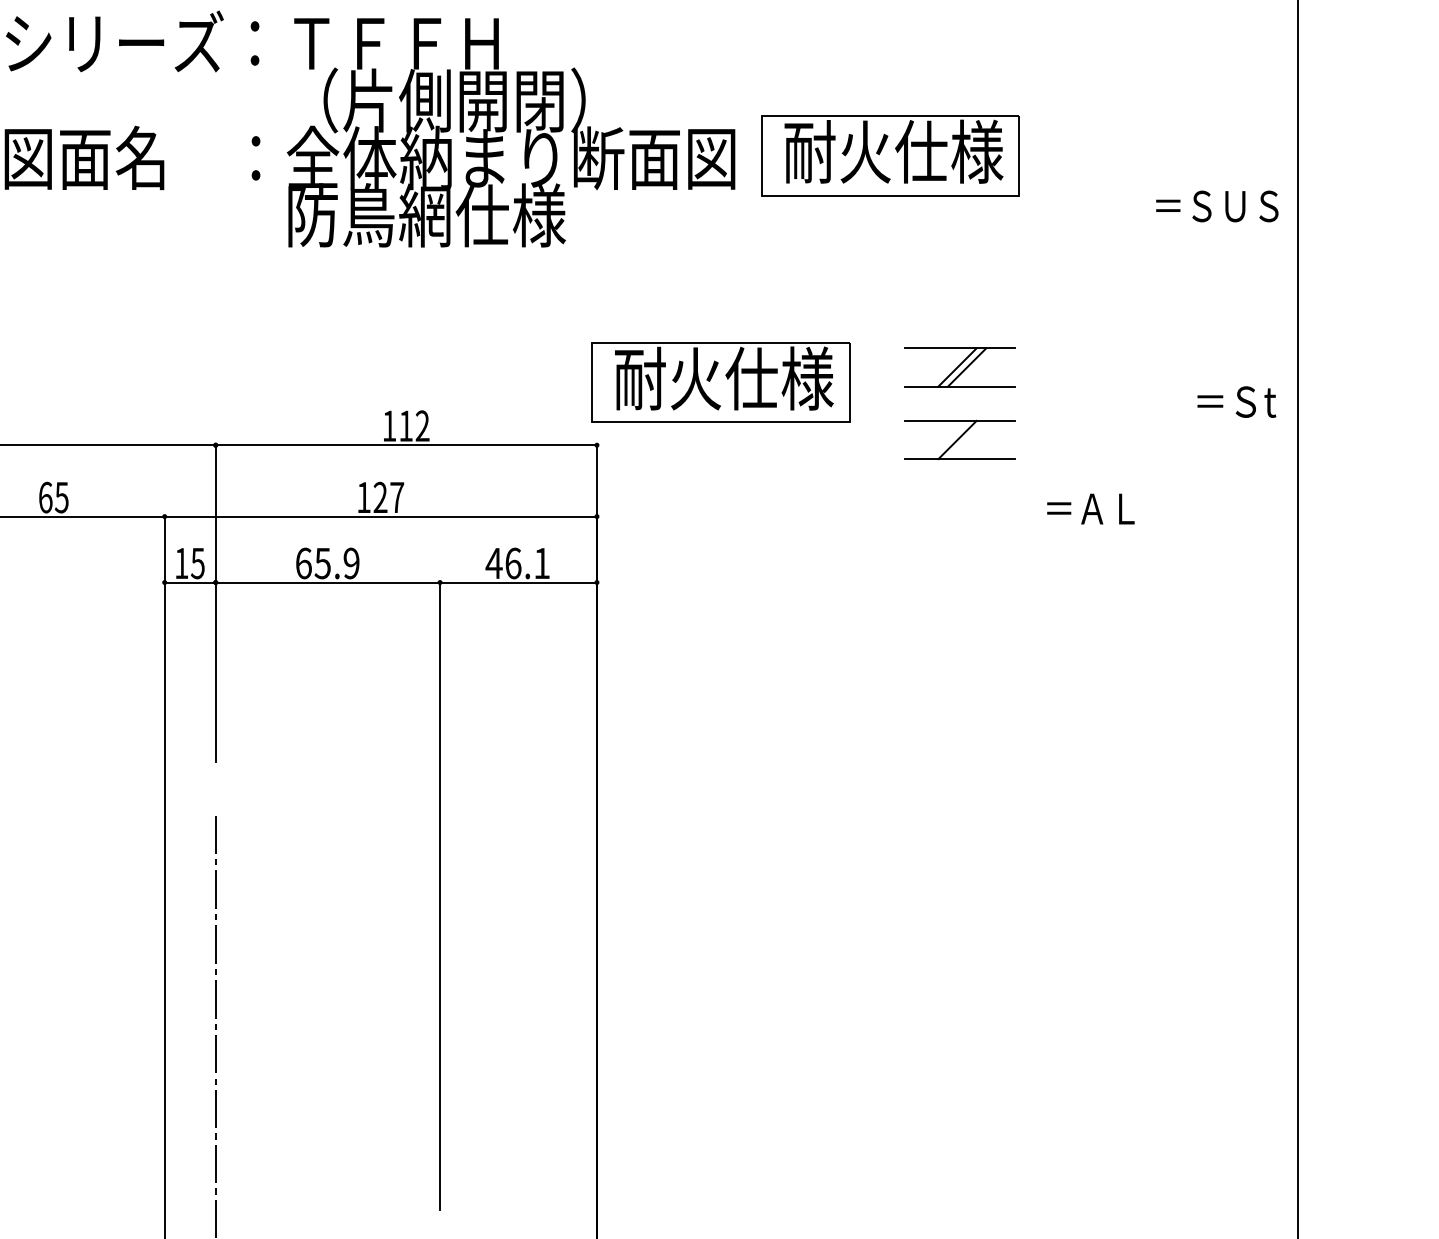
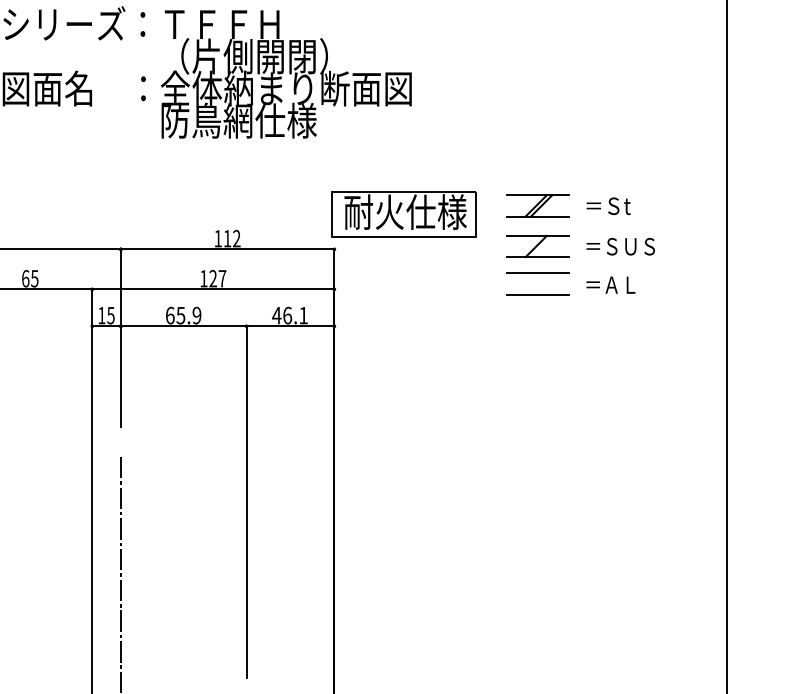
part: (890, 156) -> (498, 87), removed
text: (1216, 206) -> (620, 246), moved
text: (1236, 402) -> (608, 206), moved
line: (959, 488) -> (537, 273), added
line: (959, 525) -> (537, 294), added

